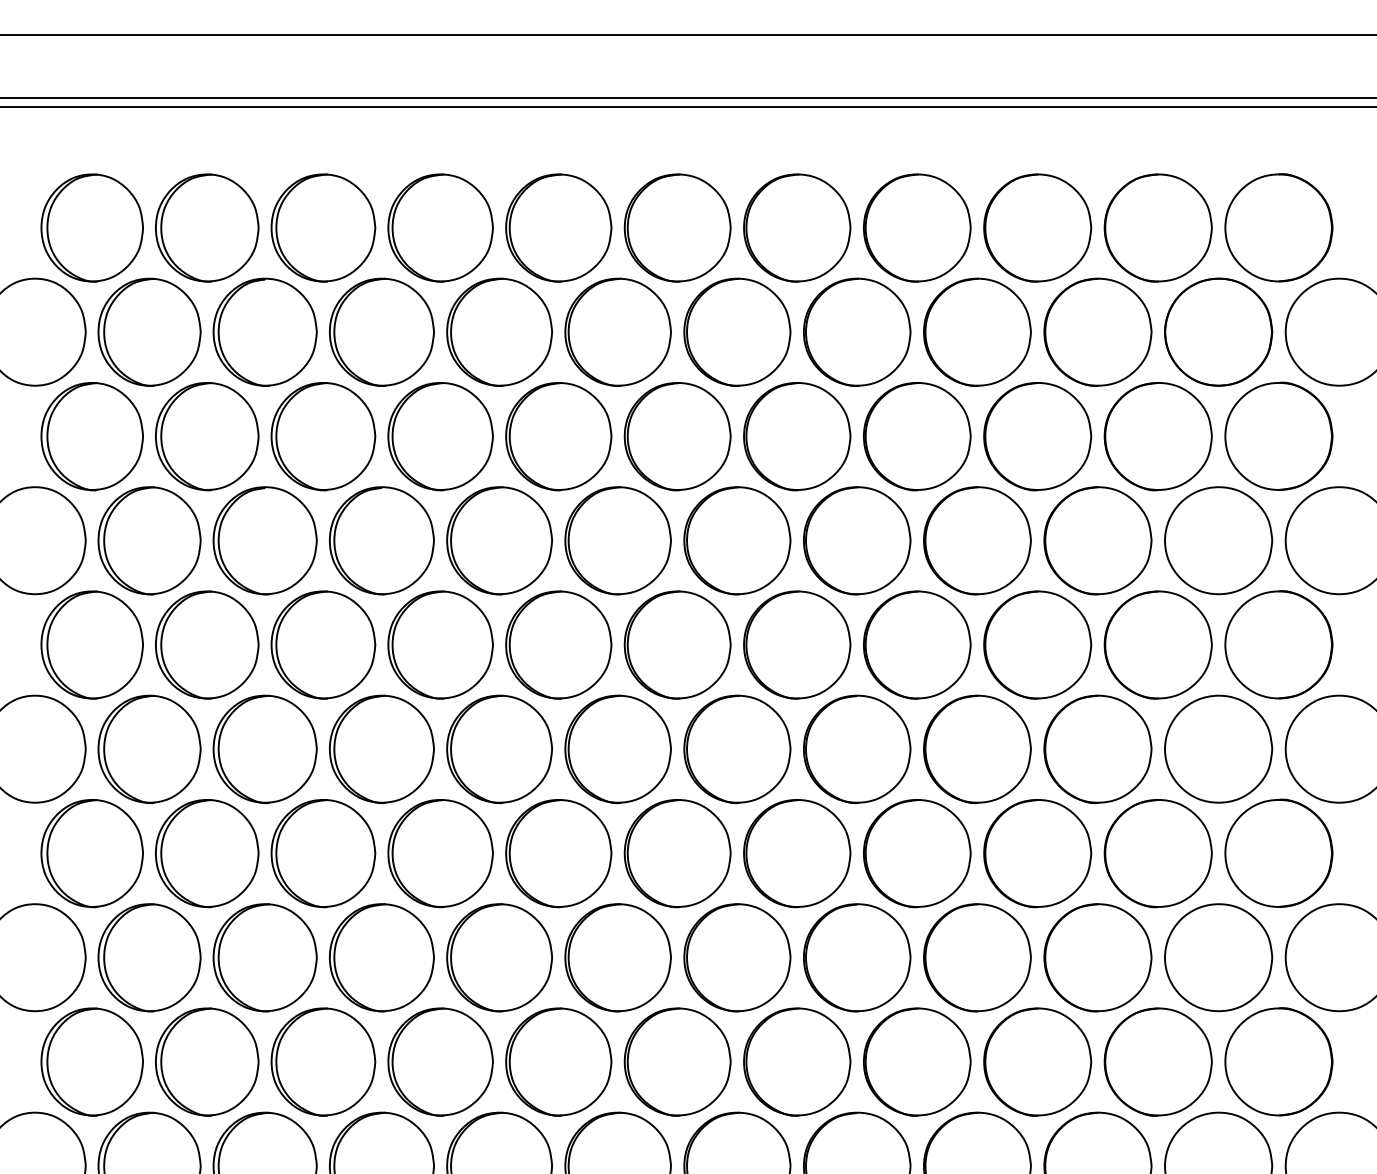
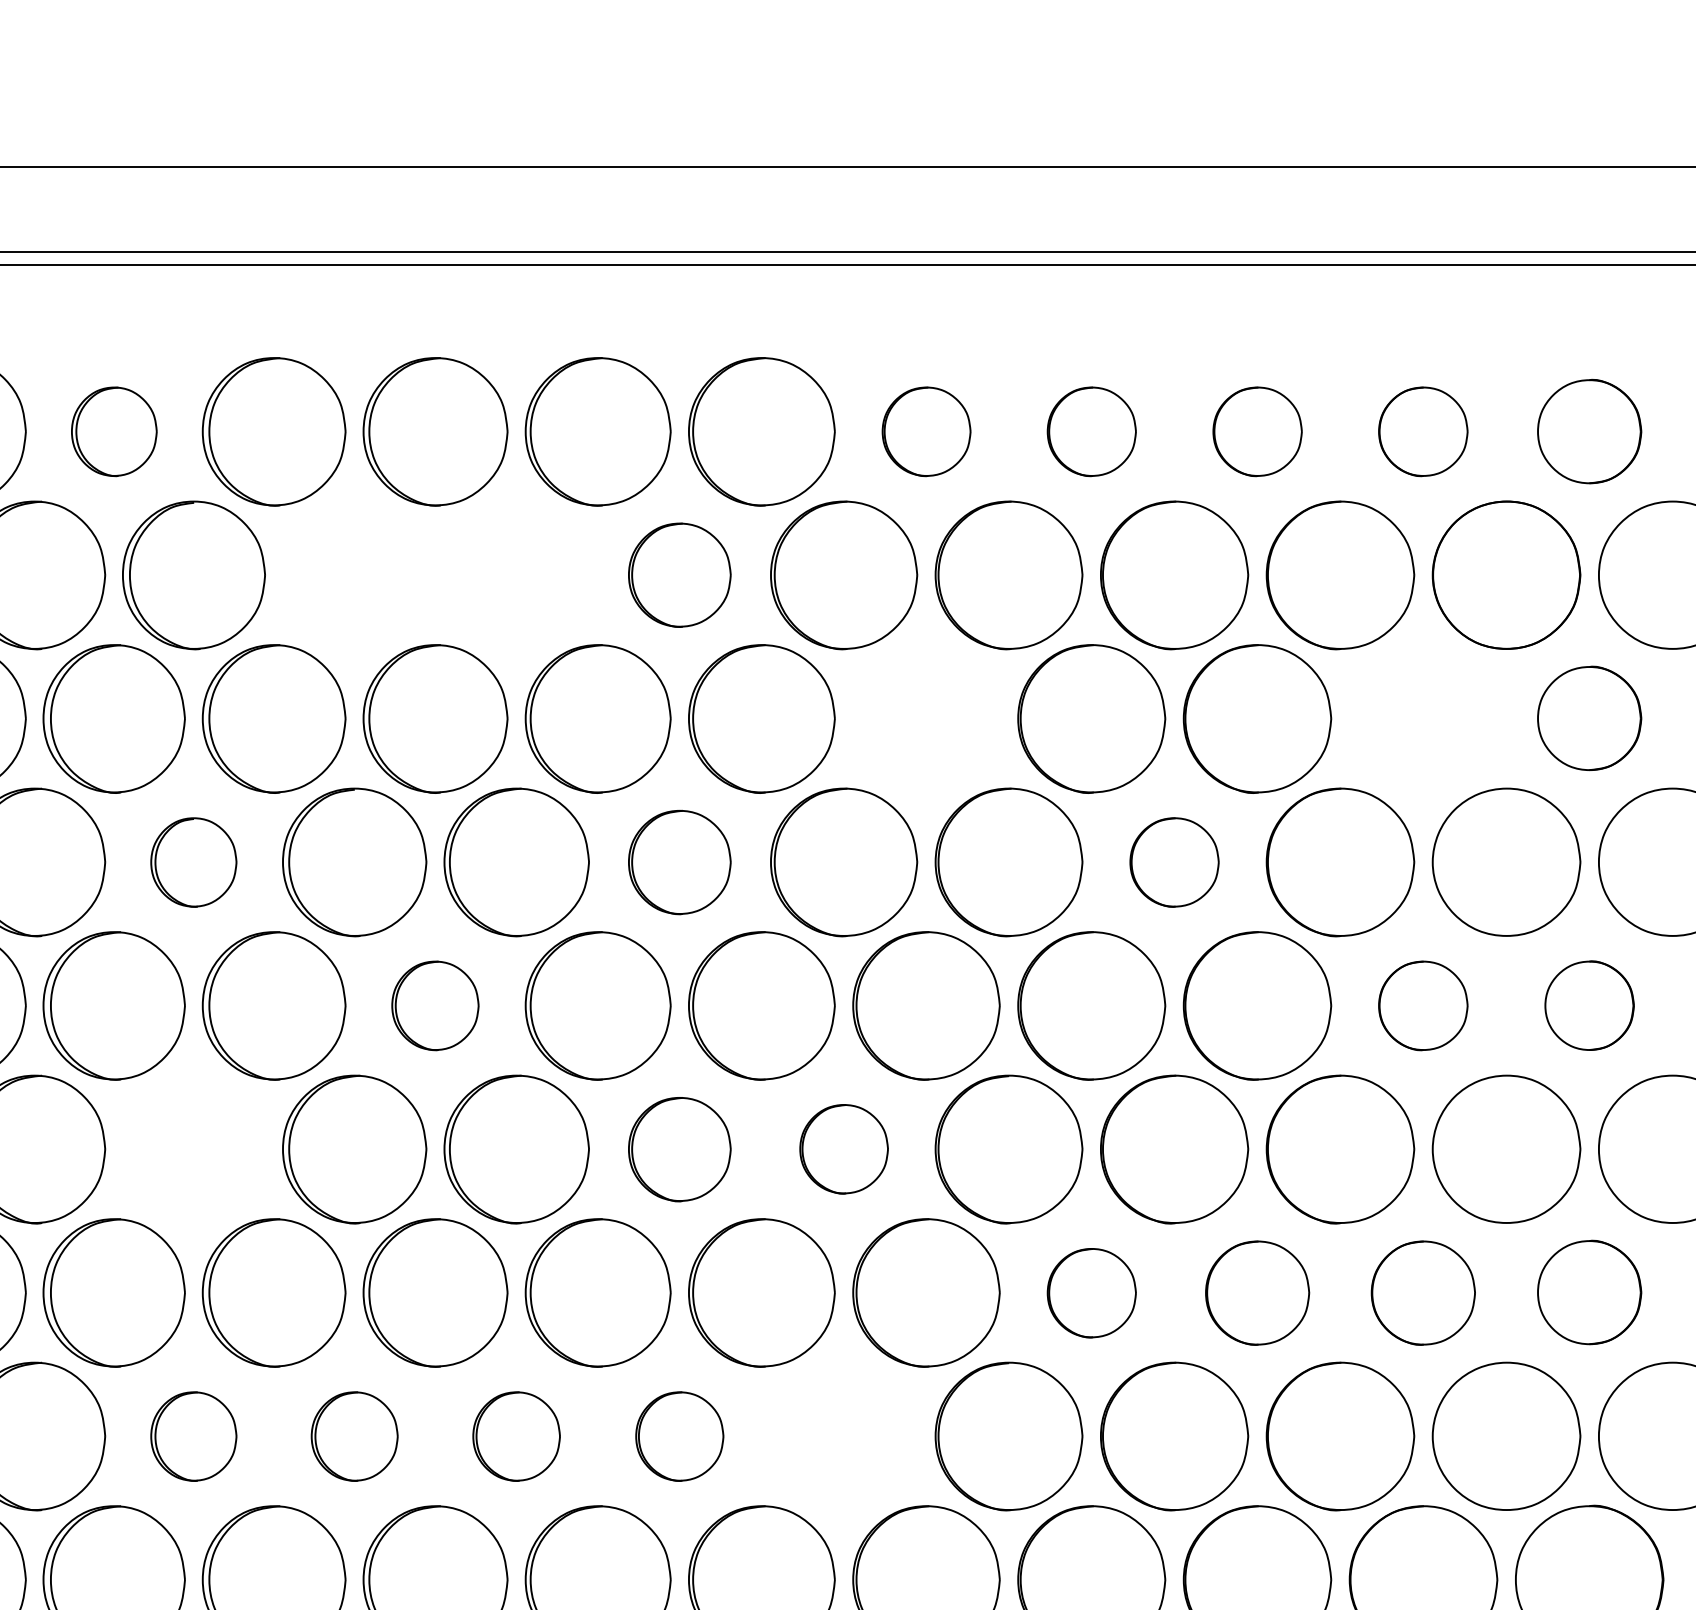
part: (207, 227) -> (114, 431), size x0.6
part: (797, 227) -> (926, 431), size x0.6
part: (917, 227) -> (1092, 431), size x0.6
part: (1037, 227) -> (1257, 431), size x0.6
part: (1157, 227) -> (1422, 431), size x0.6
part: (1278, 227) -> (1588, 431), size x0.7
part: (381, 331) -> (354, 574), removed
part: (499, 331) -> (516, 574), removed
part: (617, 331) -> (678, 574), size x0.7
part: (1278, 435) -> (1588, 717), size x0.7
part: (797, 436) -> (926, 718), removed
part: (1157, 436) -> (1422, 718), removed
part: (264, 540) -> (193, 861), size x0.6
part: (617, 540) -> (678, 861), size x0.7
part: (977, 540) -> (1174, 861), size x0.6
part: (440, 644) -> (435, 1005), size x0.6
part: (1157, 644) -> (1422, 1005), size x0.6
part: (1278, 644) -> (1588, 1005), size x0.6
part: (737, 748) -> (844, 1148), size x0.6
part: (264, 749) -> (193, 1149), removed
part: (617, 749) -> (678, 1149), size x0.7
part: (1278, 852) -> (1588, 1291), size x0.7
part: (917, 853) -> (1092, 1292), size x0.6
part: (1037, 853) -> (1257, 1292), size x0.7
part: (1157, 853) -> (1422, 1292), size x0.7
part: (264, 957) -> (193, 1436), size x0.6
part: (381, 957) -> (354, 1436), size x0.6
part: (499, 957) -> (516, 1436), size x0.6
part: (617, 957) -> (678, 1436), size x0.6
part: (737, 957) -> (844, 1436), removed

